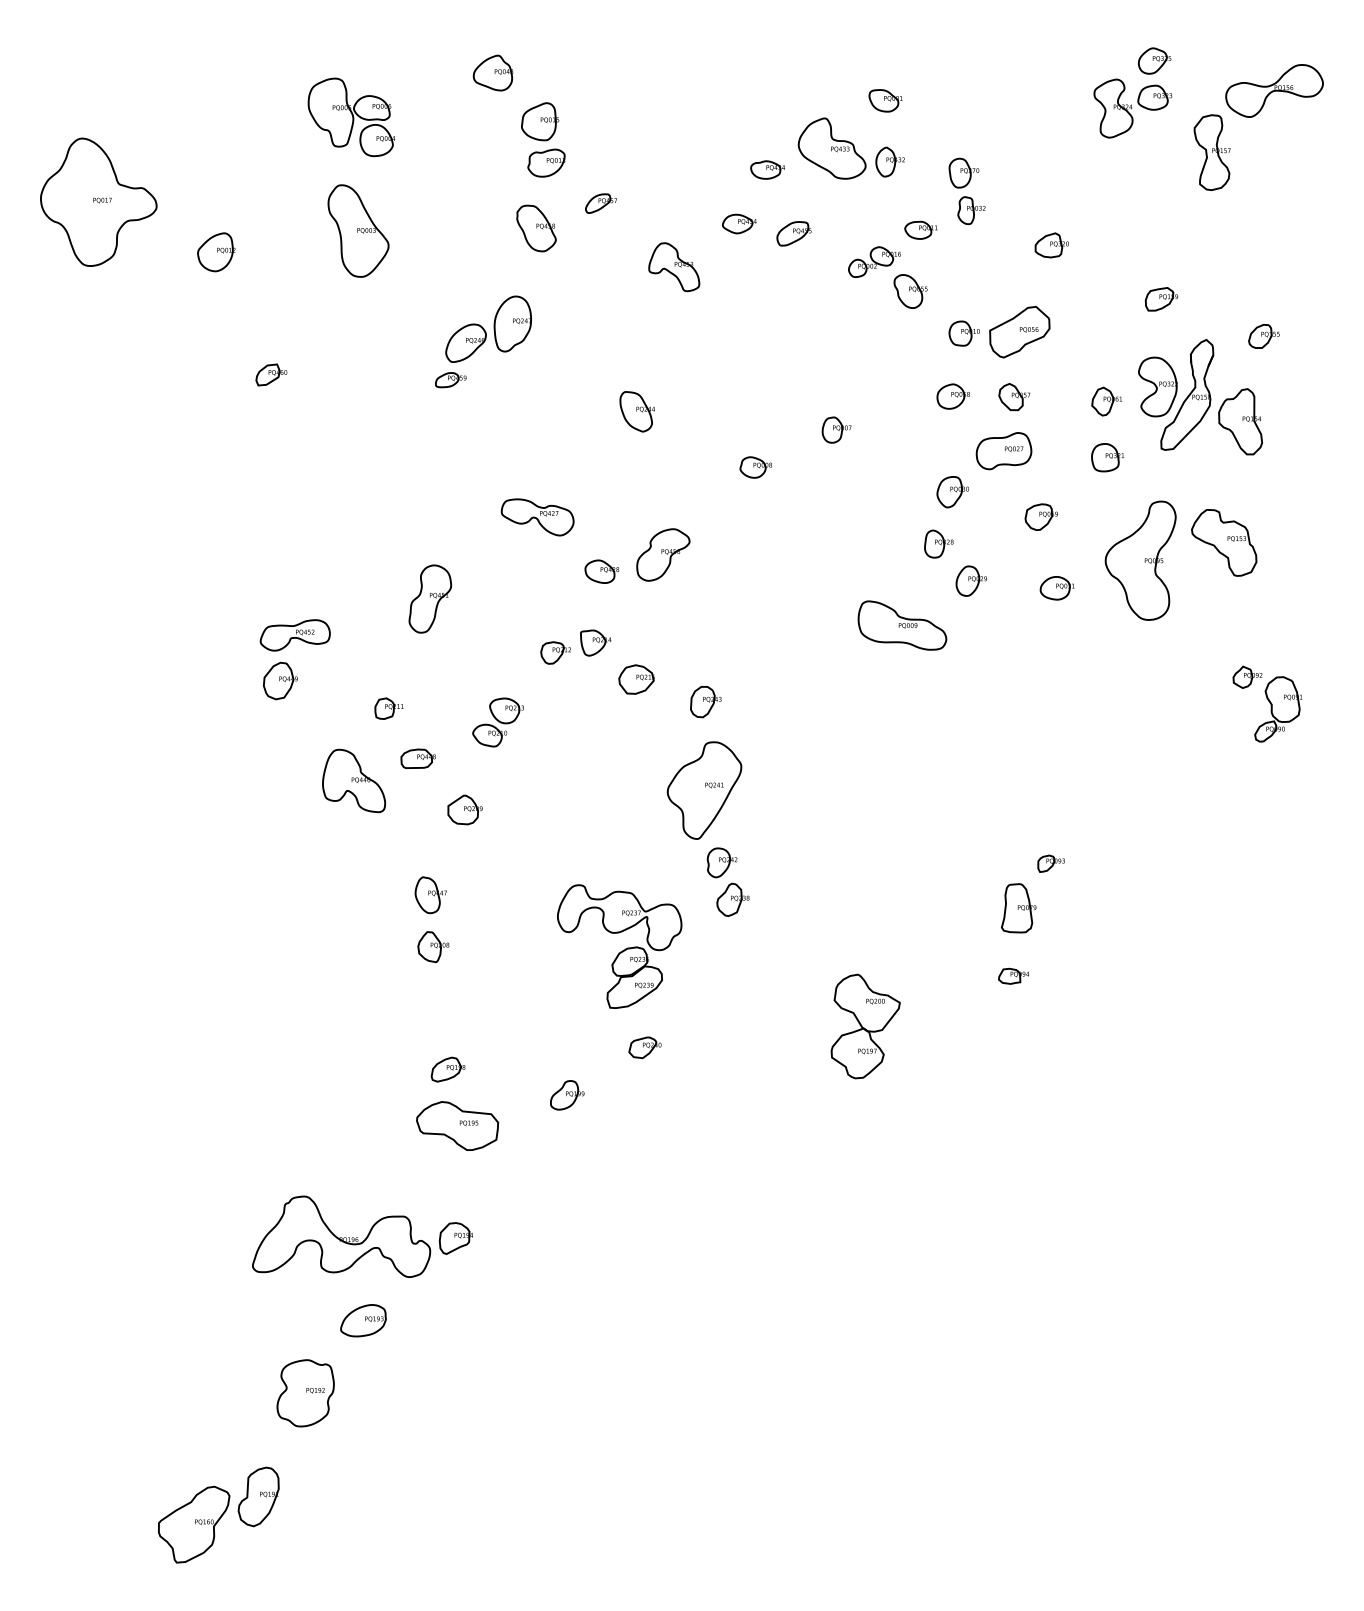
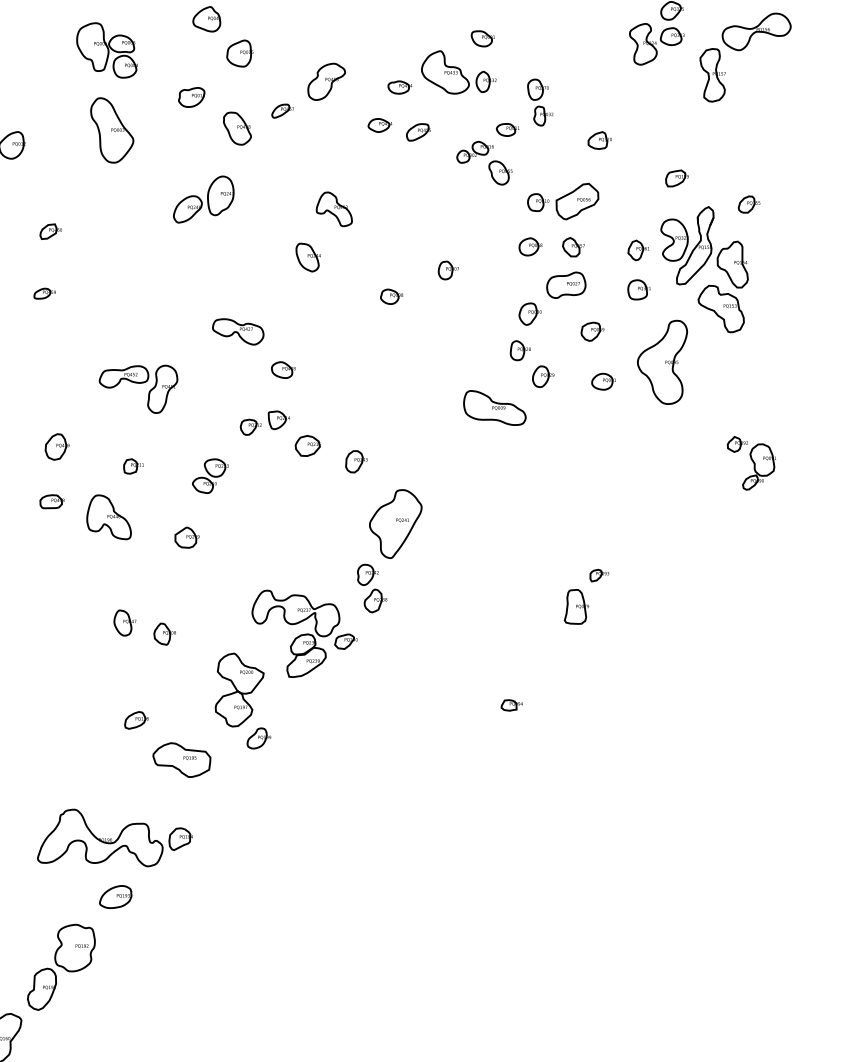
part: (546, 162) -> (191, 97), moved
part: (674, 267) -> (334, 209), moved
part: (450, 380) -> (44, 293), moved
part: (1224, 542) -> (721, 308), moved
part: (663, 554) -> (326, 81), moved
part: (294, 635) -> (123, 376), moved
part: (417, 758) -> (51, 501), moved
part: (704, 790) -> (395, 524), moved
part: (430, 895) -> (124, 623), moved
part: (1013, 975) -> (511, 704), moved
part: (865, 1026) -> (239, 690), moved
part: (644, 1047) -> (345, 641), moved
part: (447, 1069) -> (136, 720), moved
part: (258, 1496) -> (41, 989), moved

